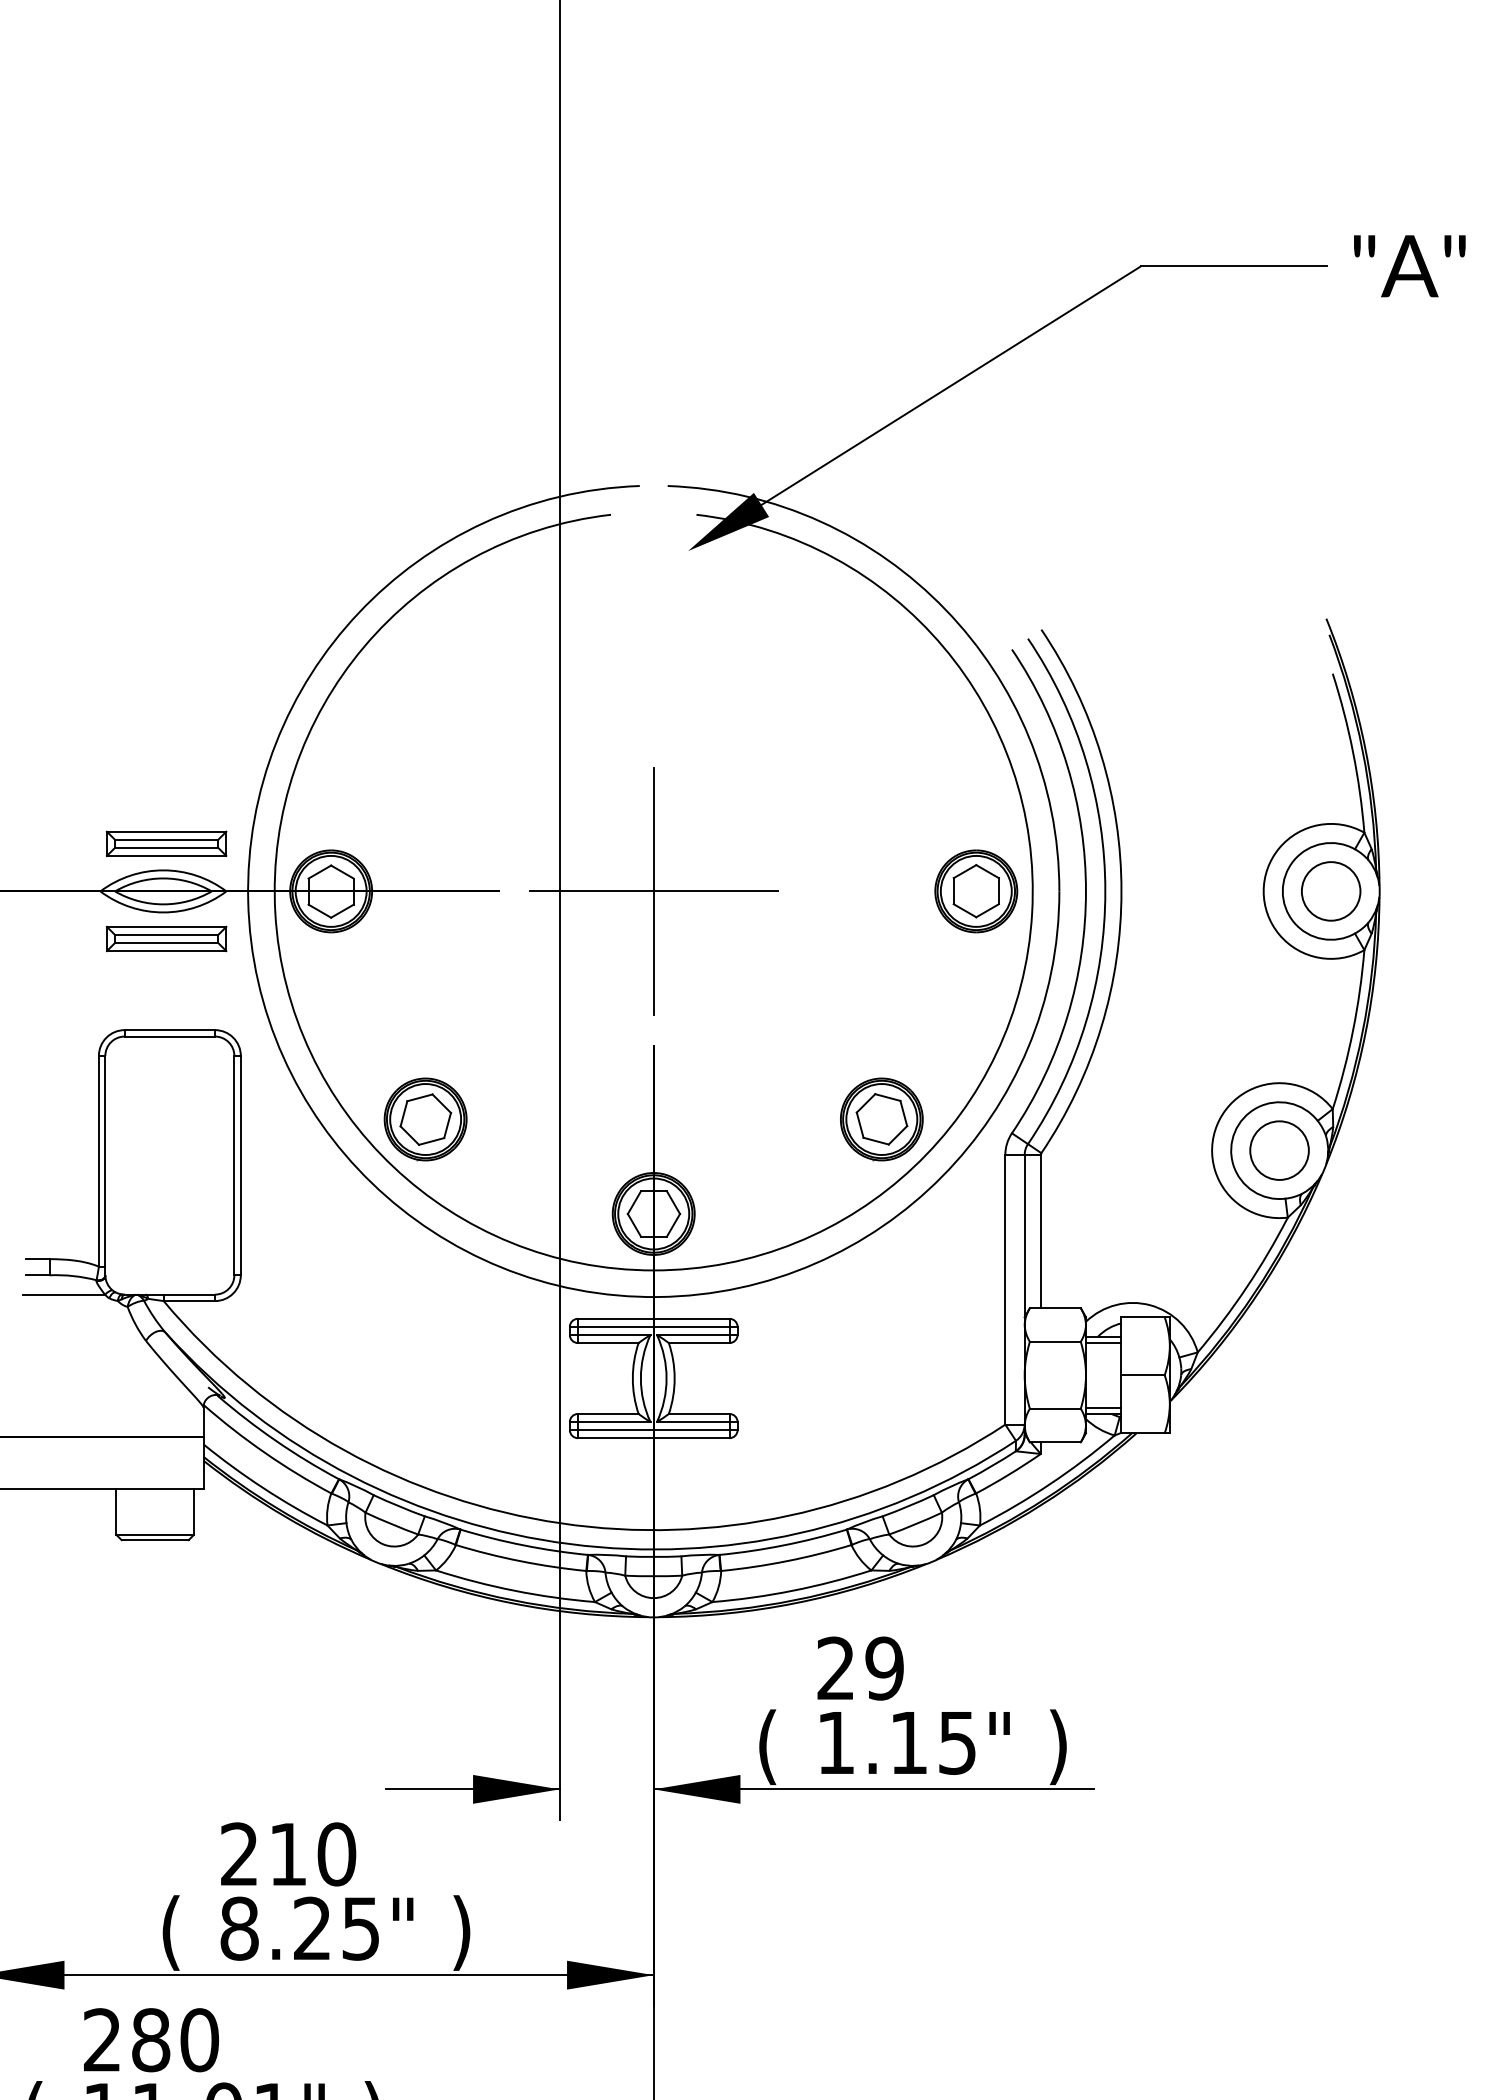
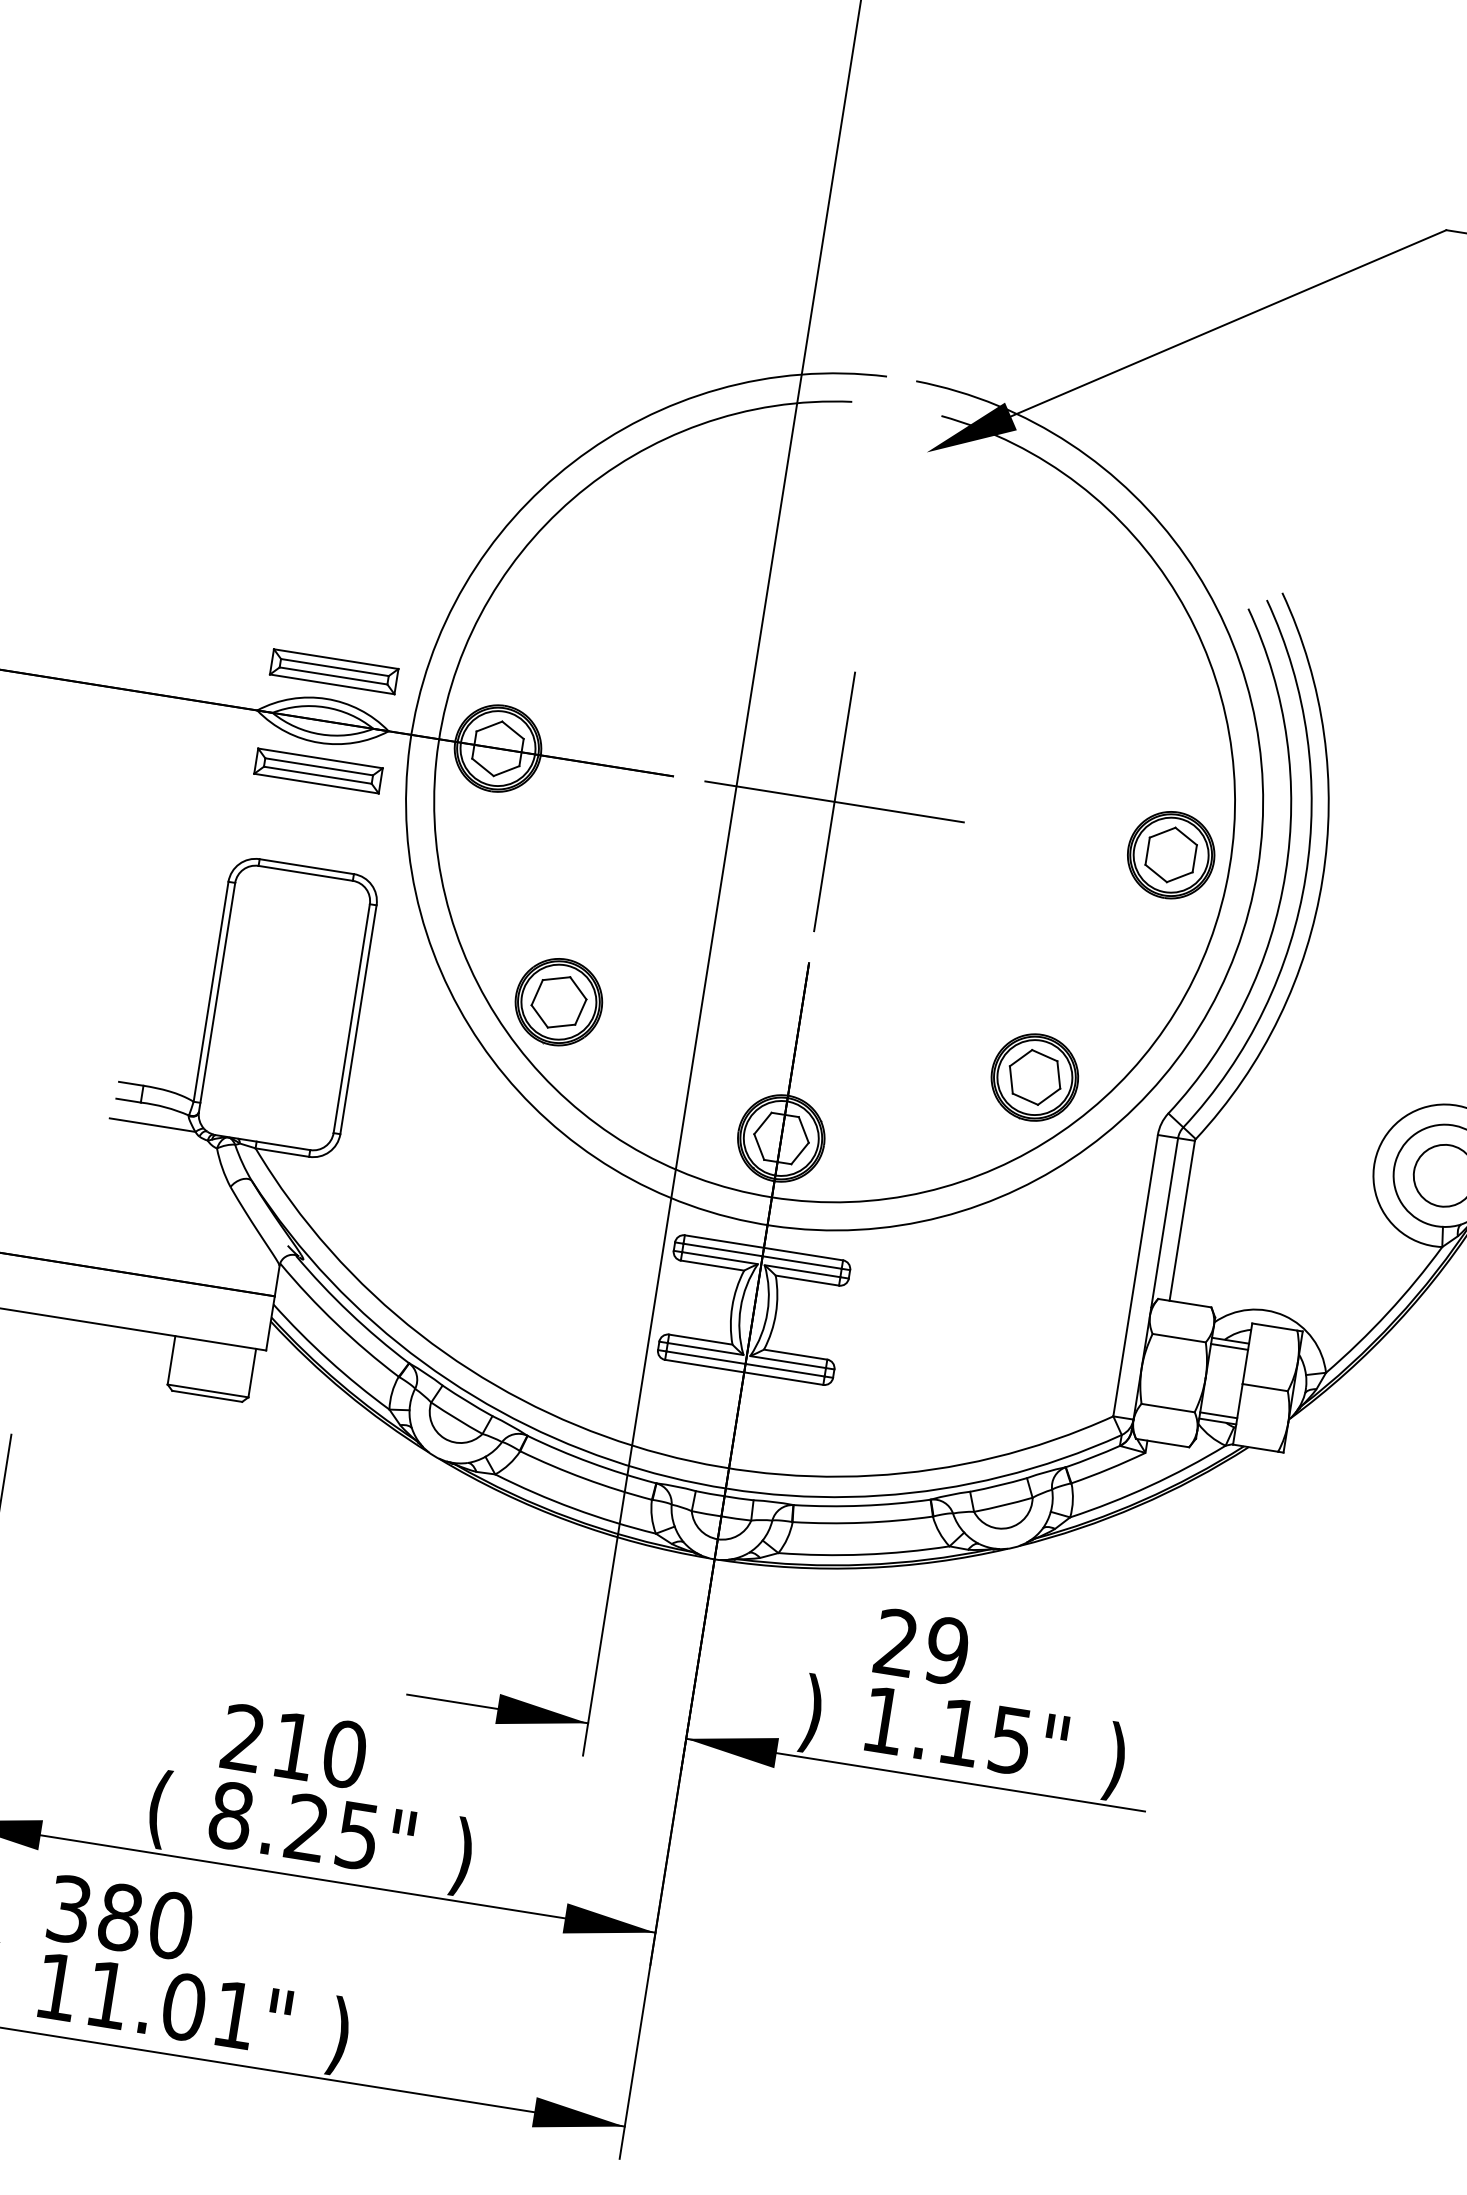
text: (767, 1746) -> (811, 1712), ( -> )
text: (102, 2040) -> (69, 1909), 280 -> 380

